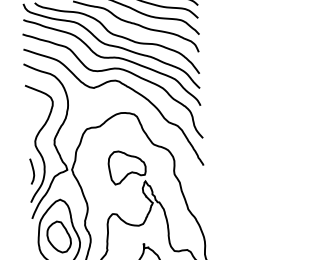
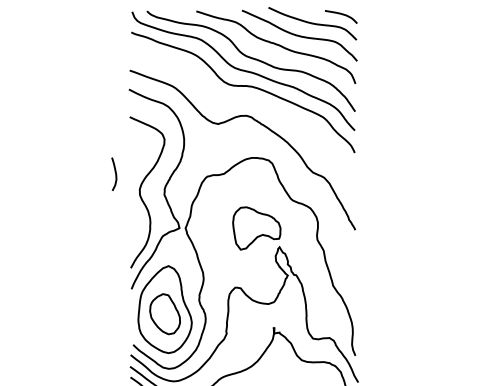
curve: (108, 70) -> (237, 102), removed
curve: (32, 170) -> (114, 172), moved

